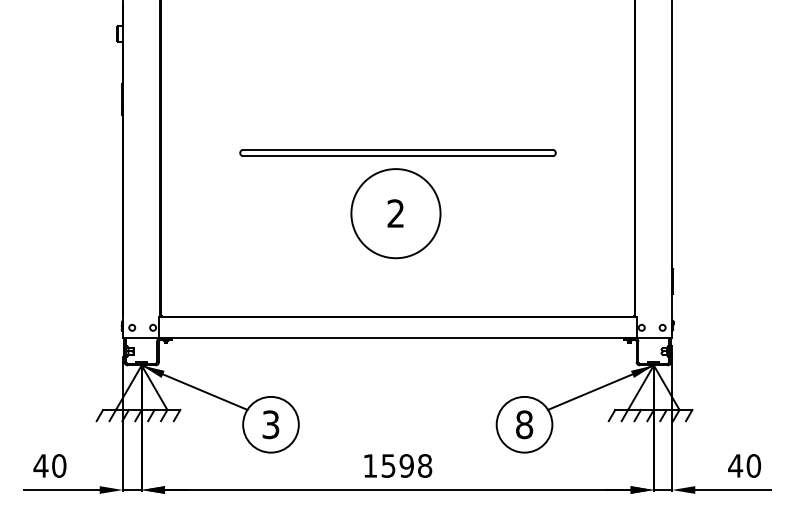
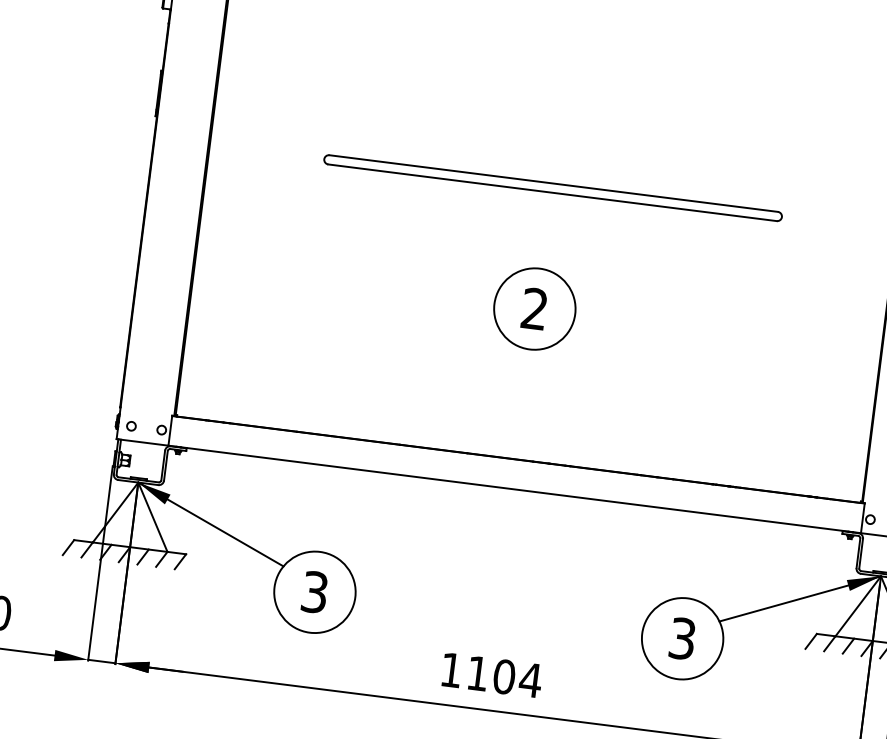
part: (397, 152) -> (552, 187), moved
circle: (395, 213) -> (534, 308), size x0.62
text: (524, 424) -> (682, 638), 8 -> 3
text: (406, 465) -> (503, 676), 1598 -> 1104

